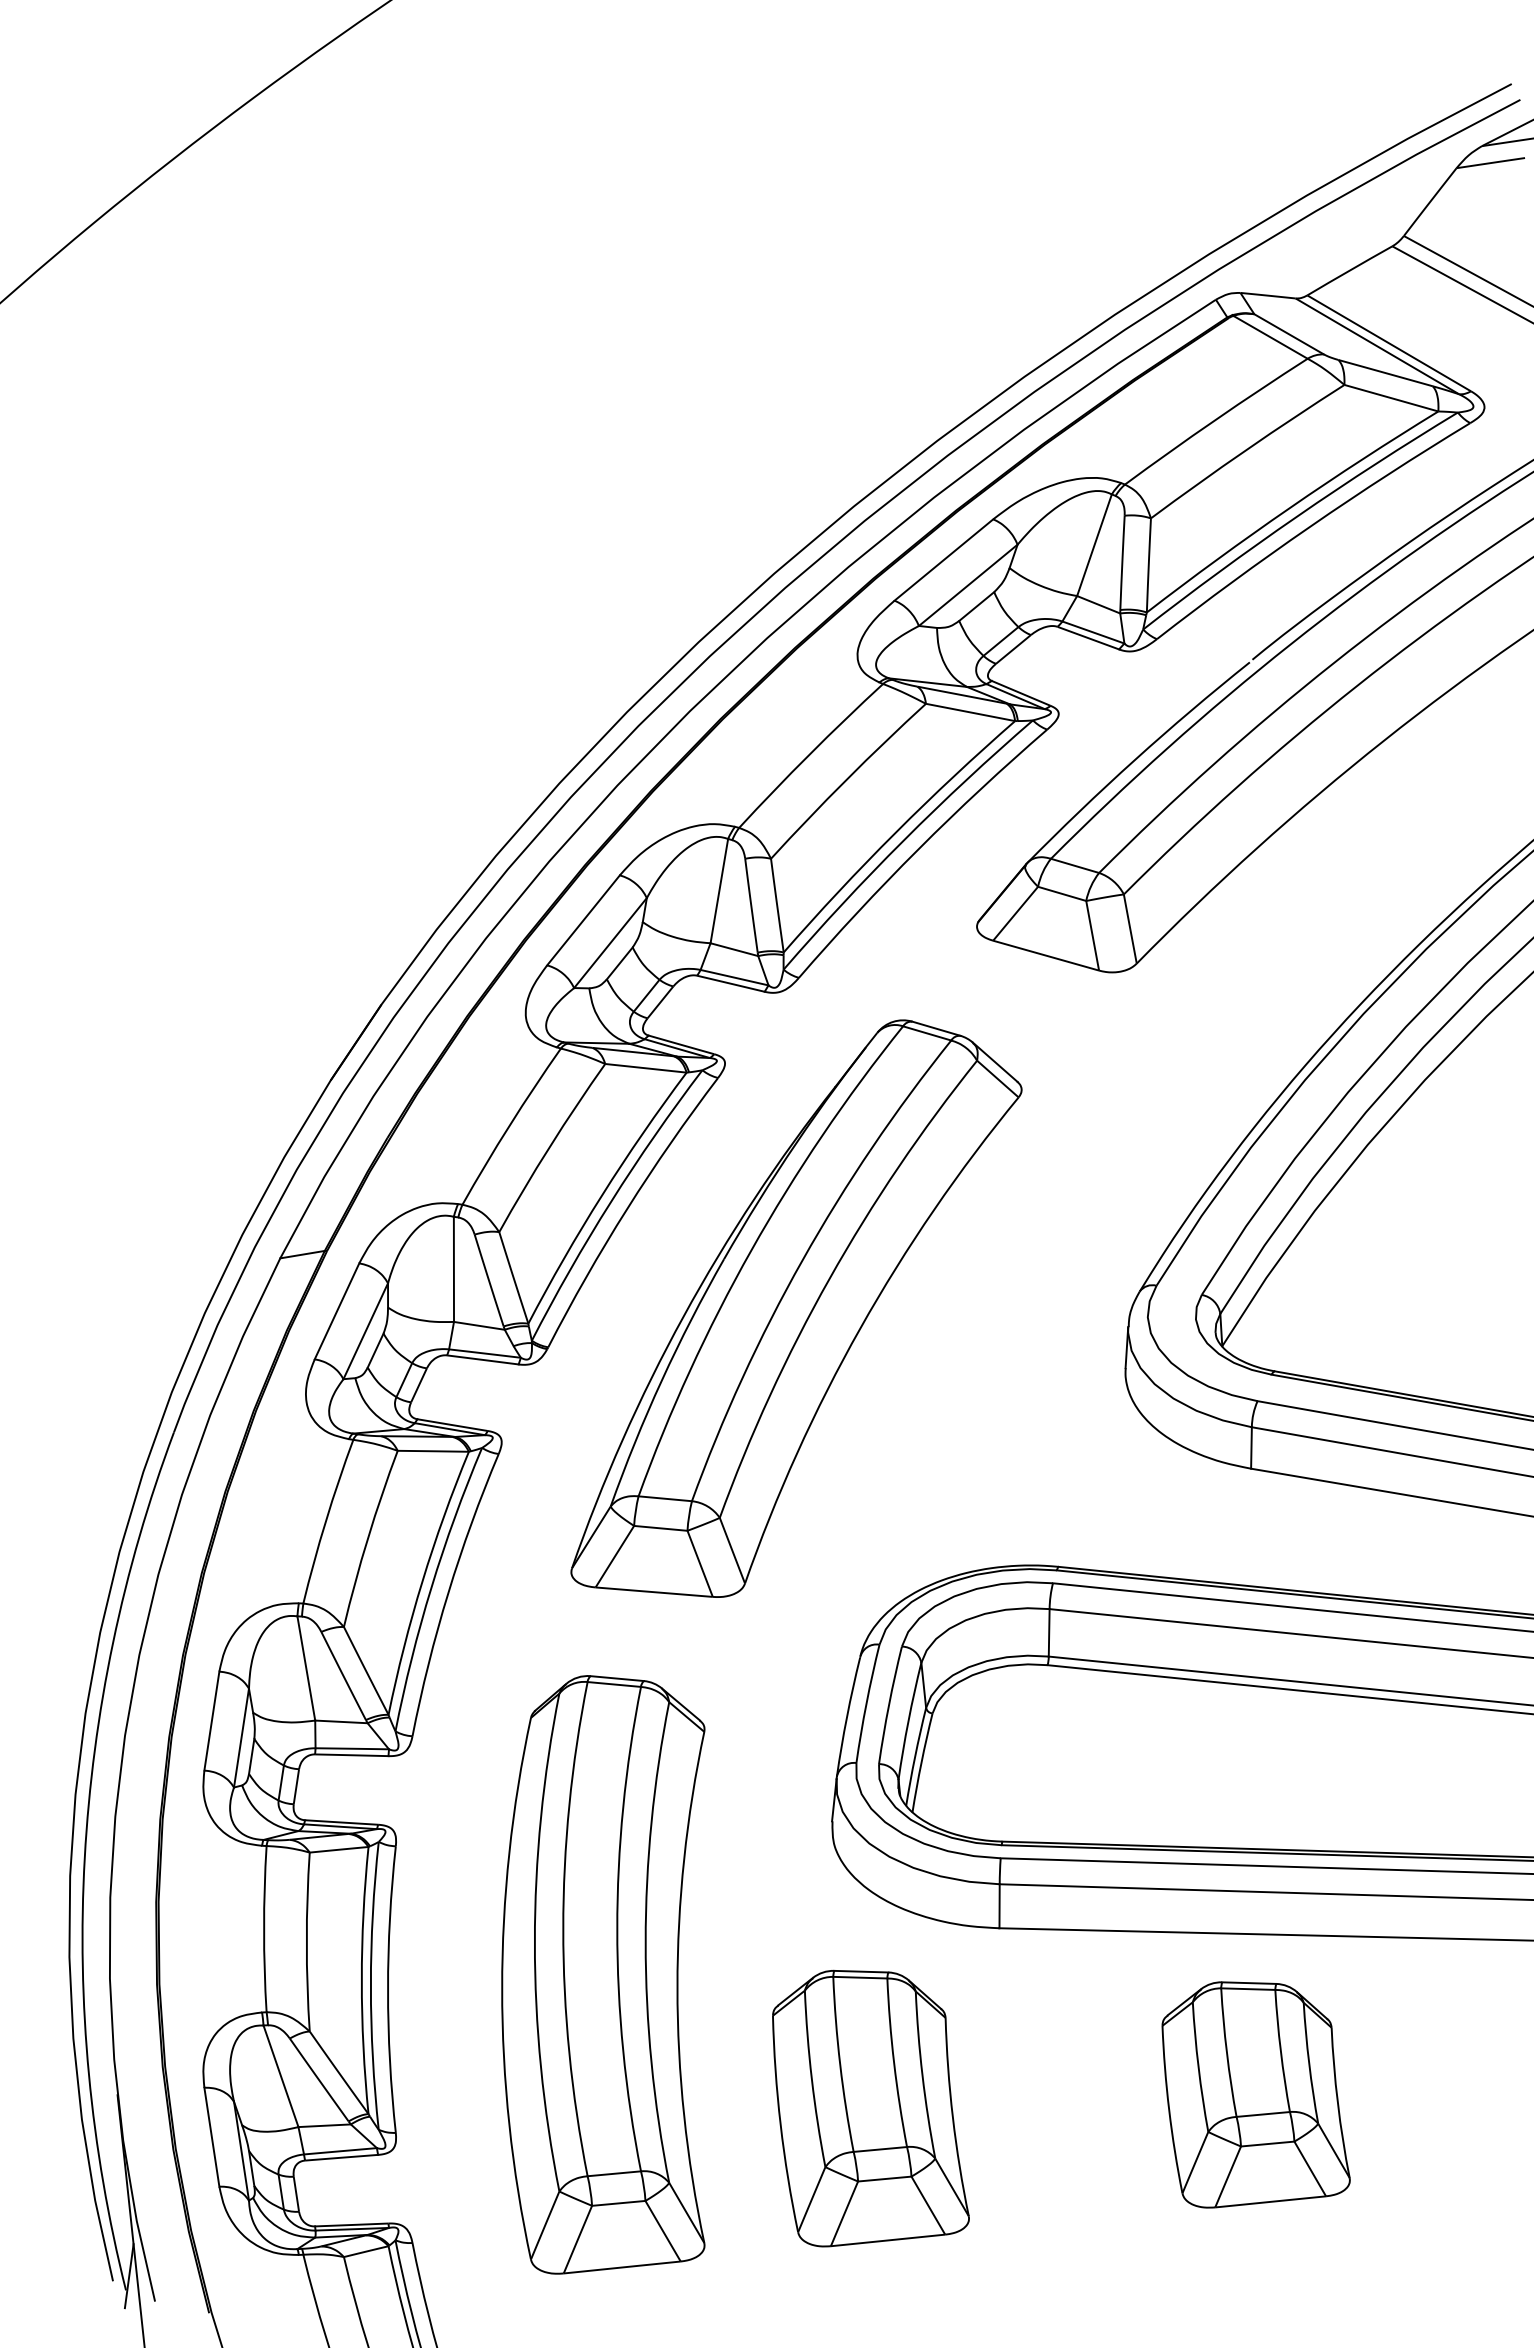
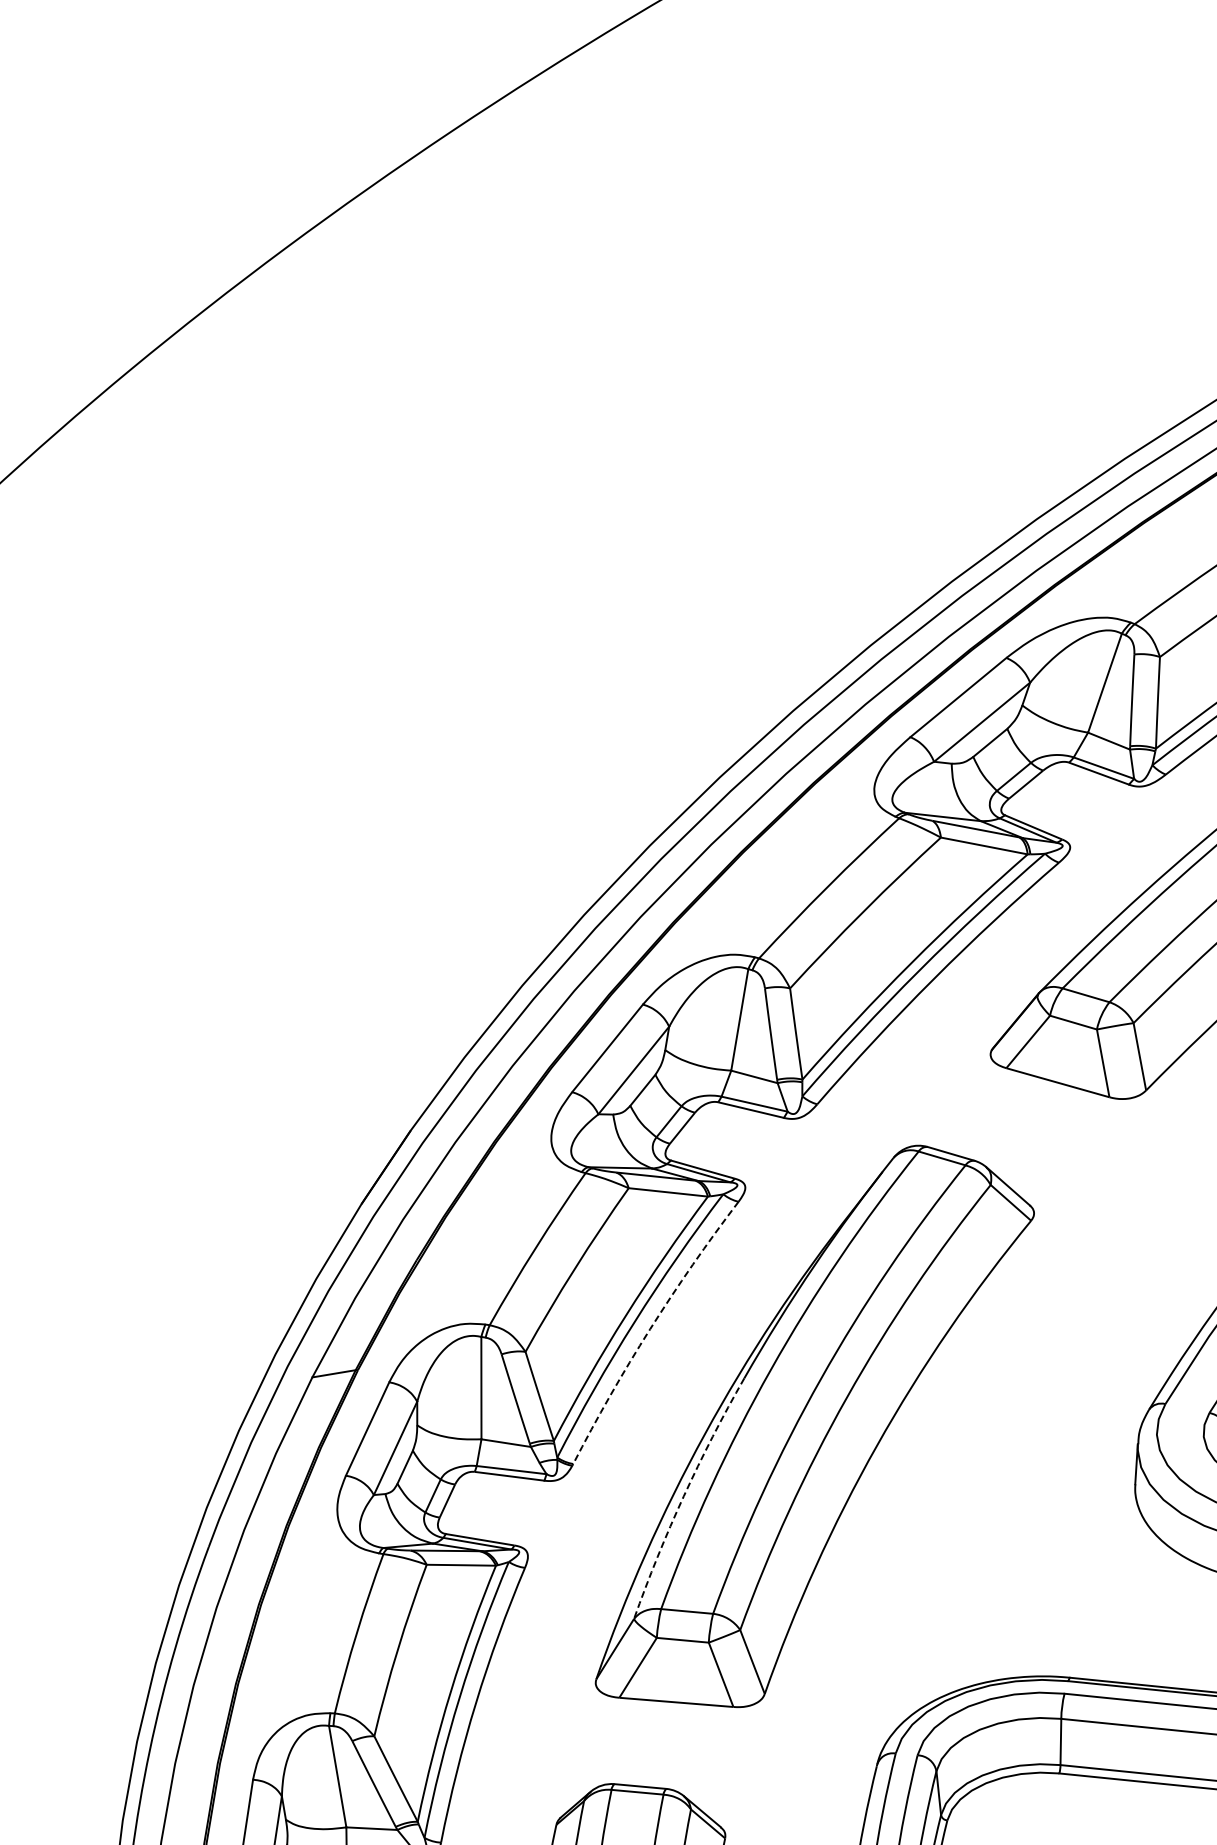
arc: (627, 1208) -> (650, 1328), solid -> dashed
arc: (661, 1380) -> (683, 1496), solid -> dashed

